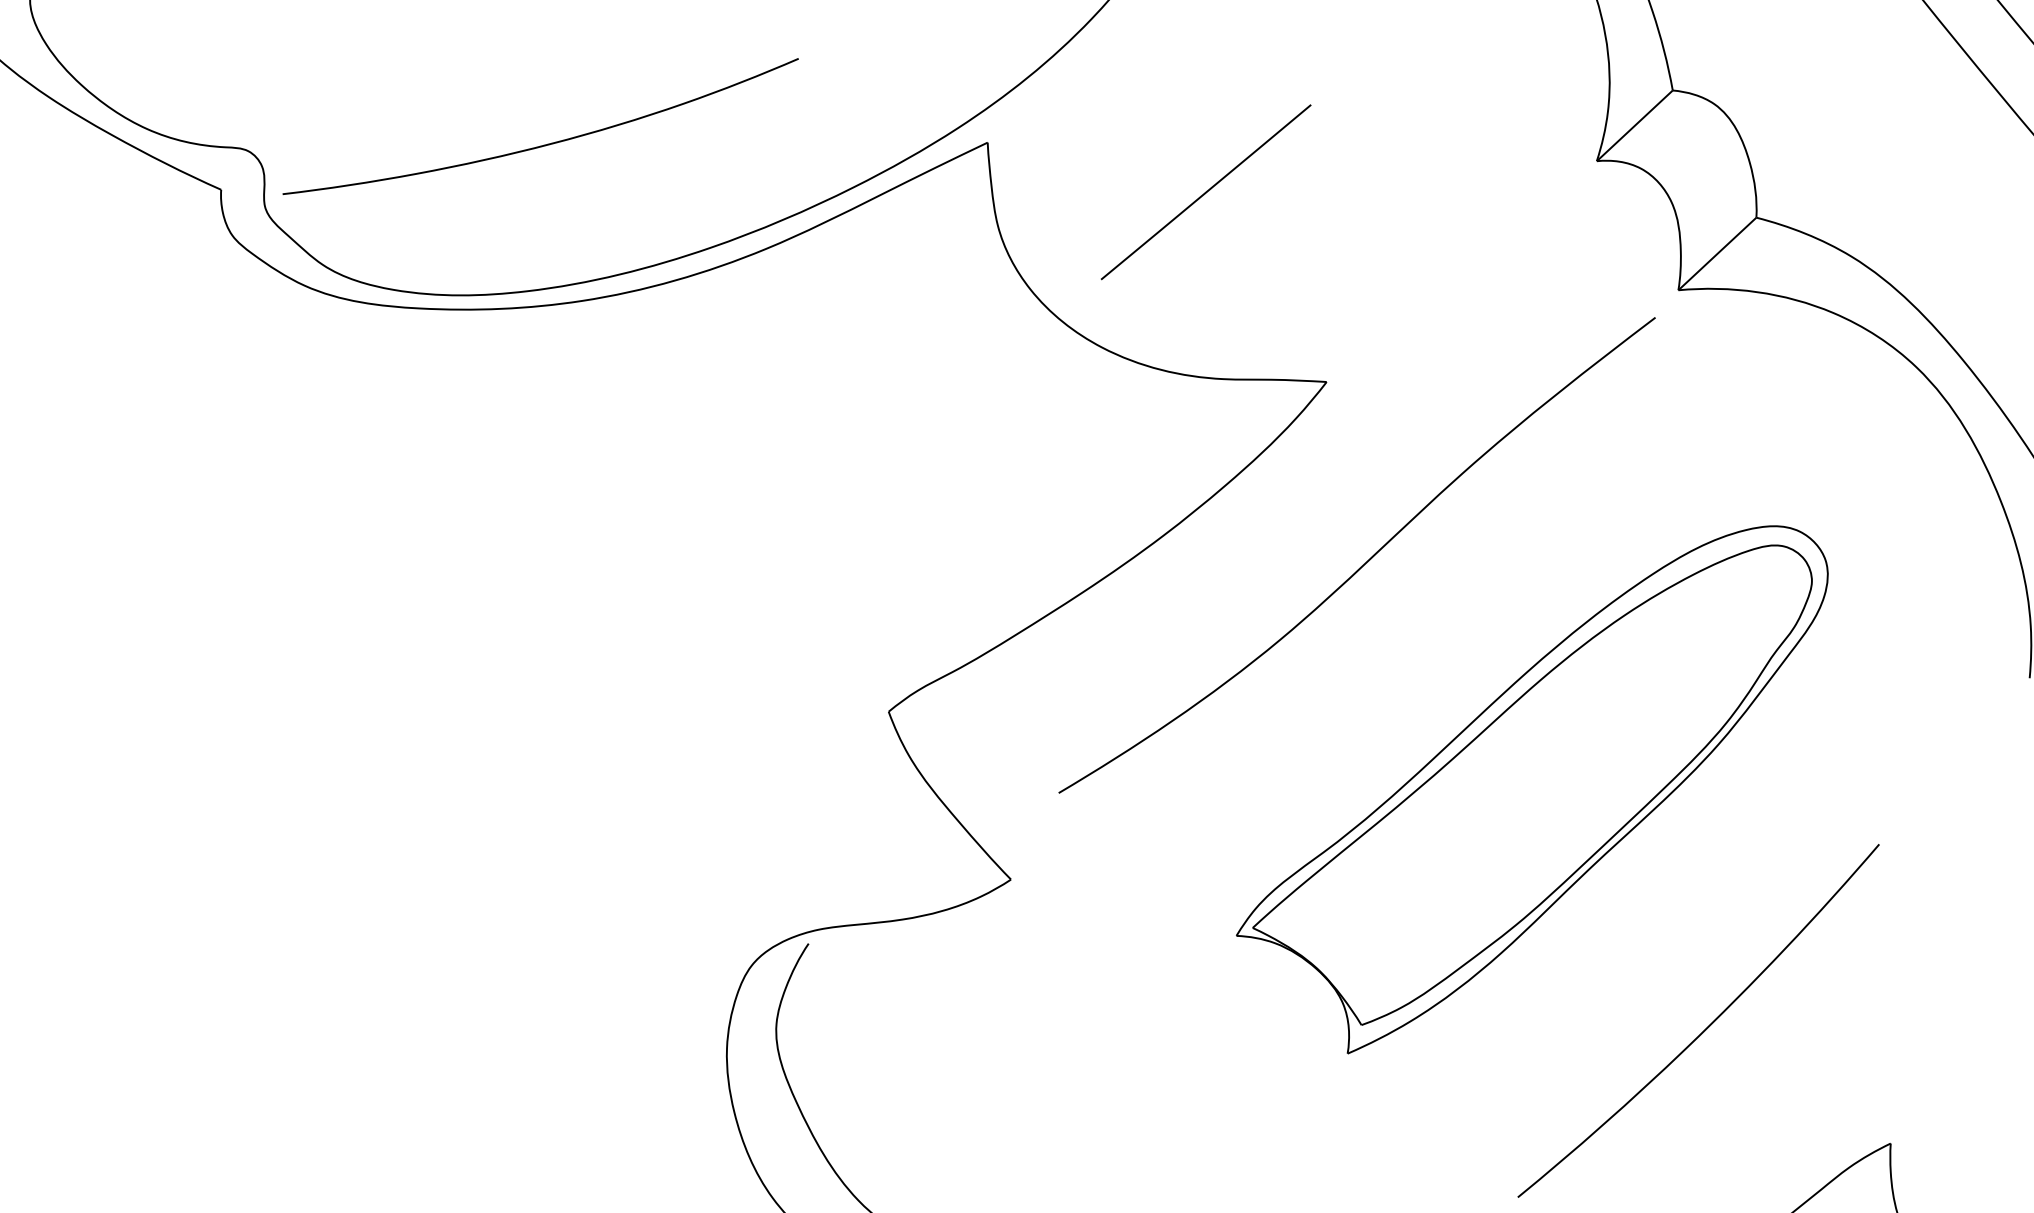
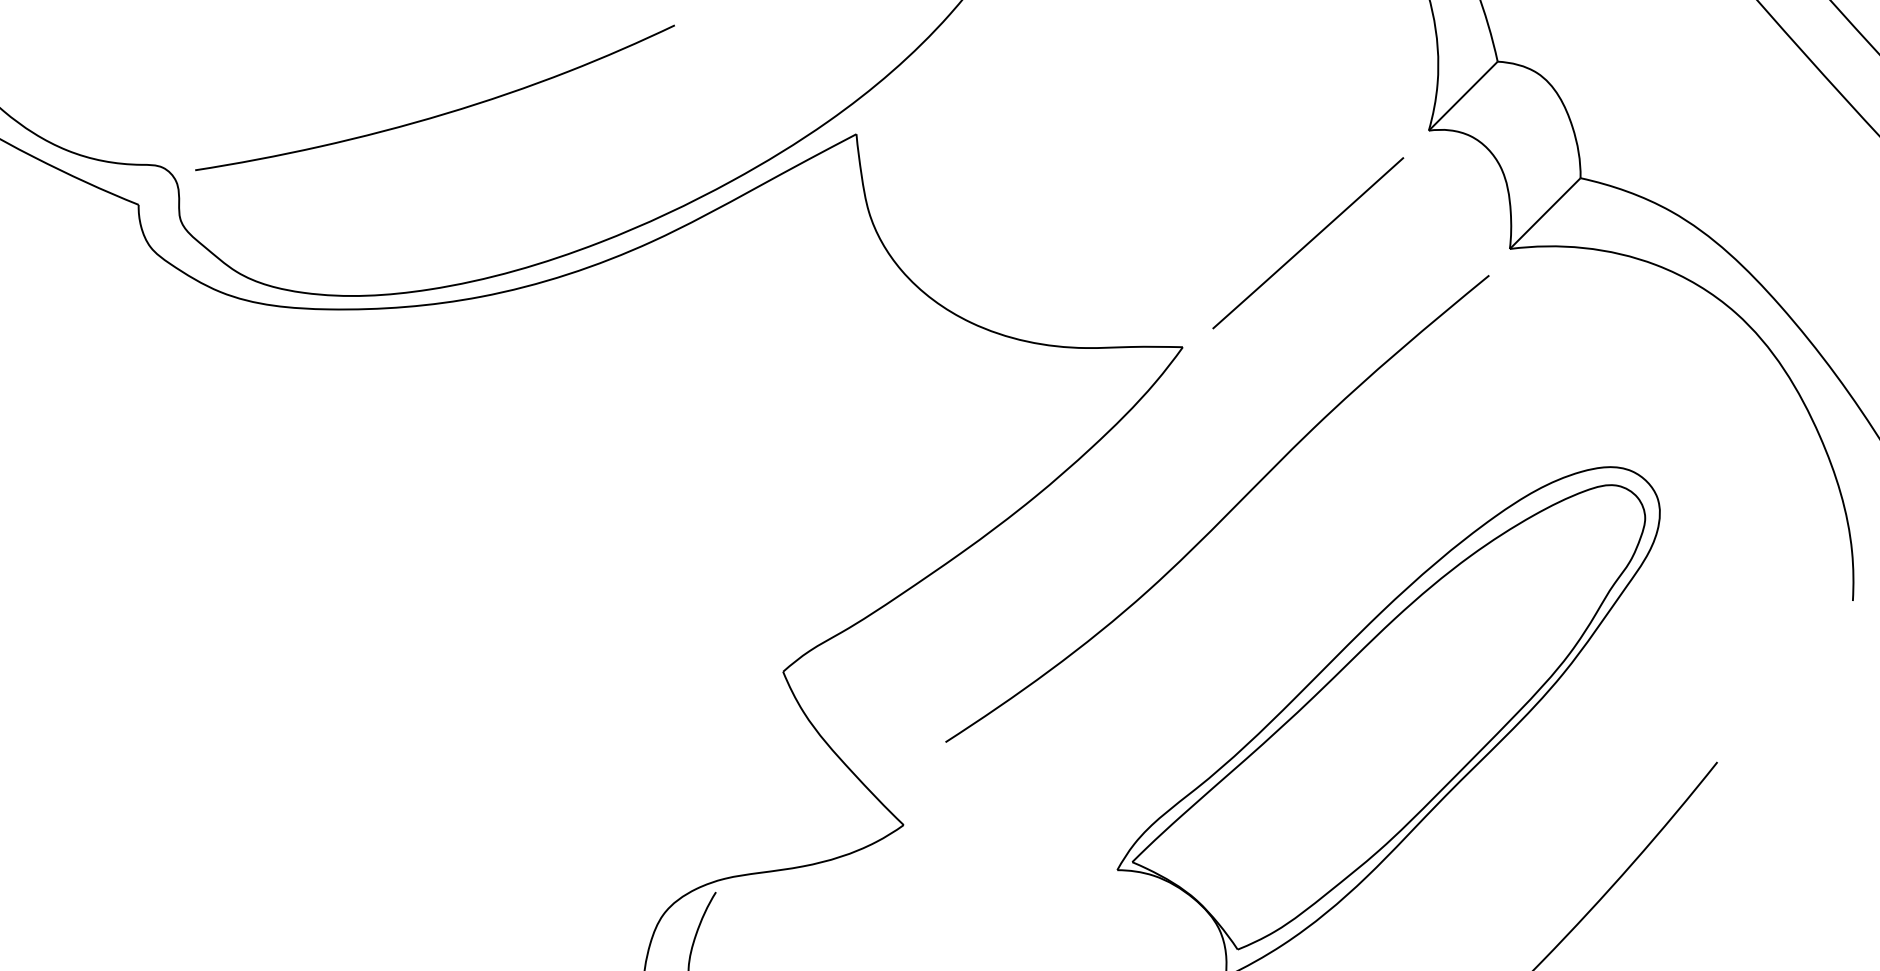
curve: (543, 144) -> (438, 114), moved
line: (1206, 192) -> (1308, 243), moved

